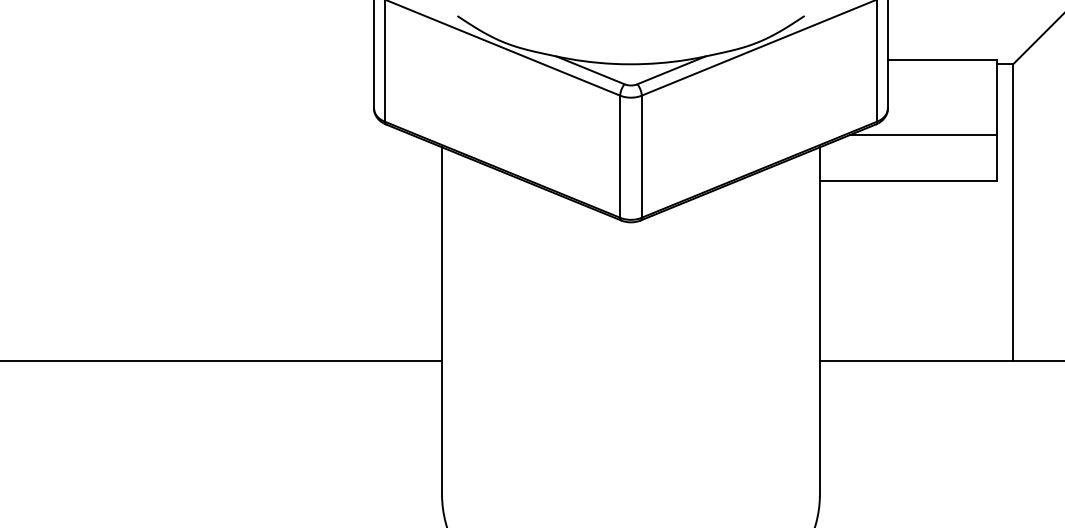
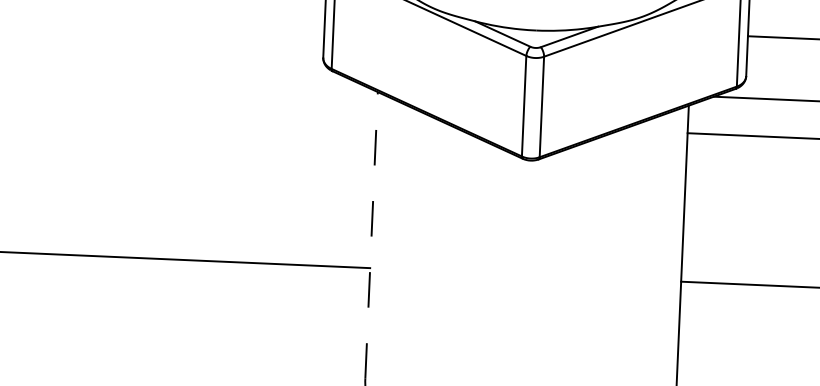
line: (442, 320) -> (371, 234), solid -> dashed

